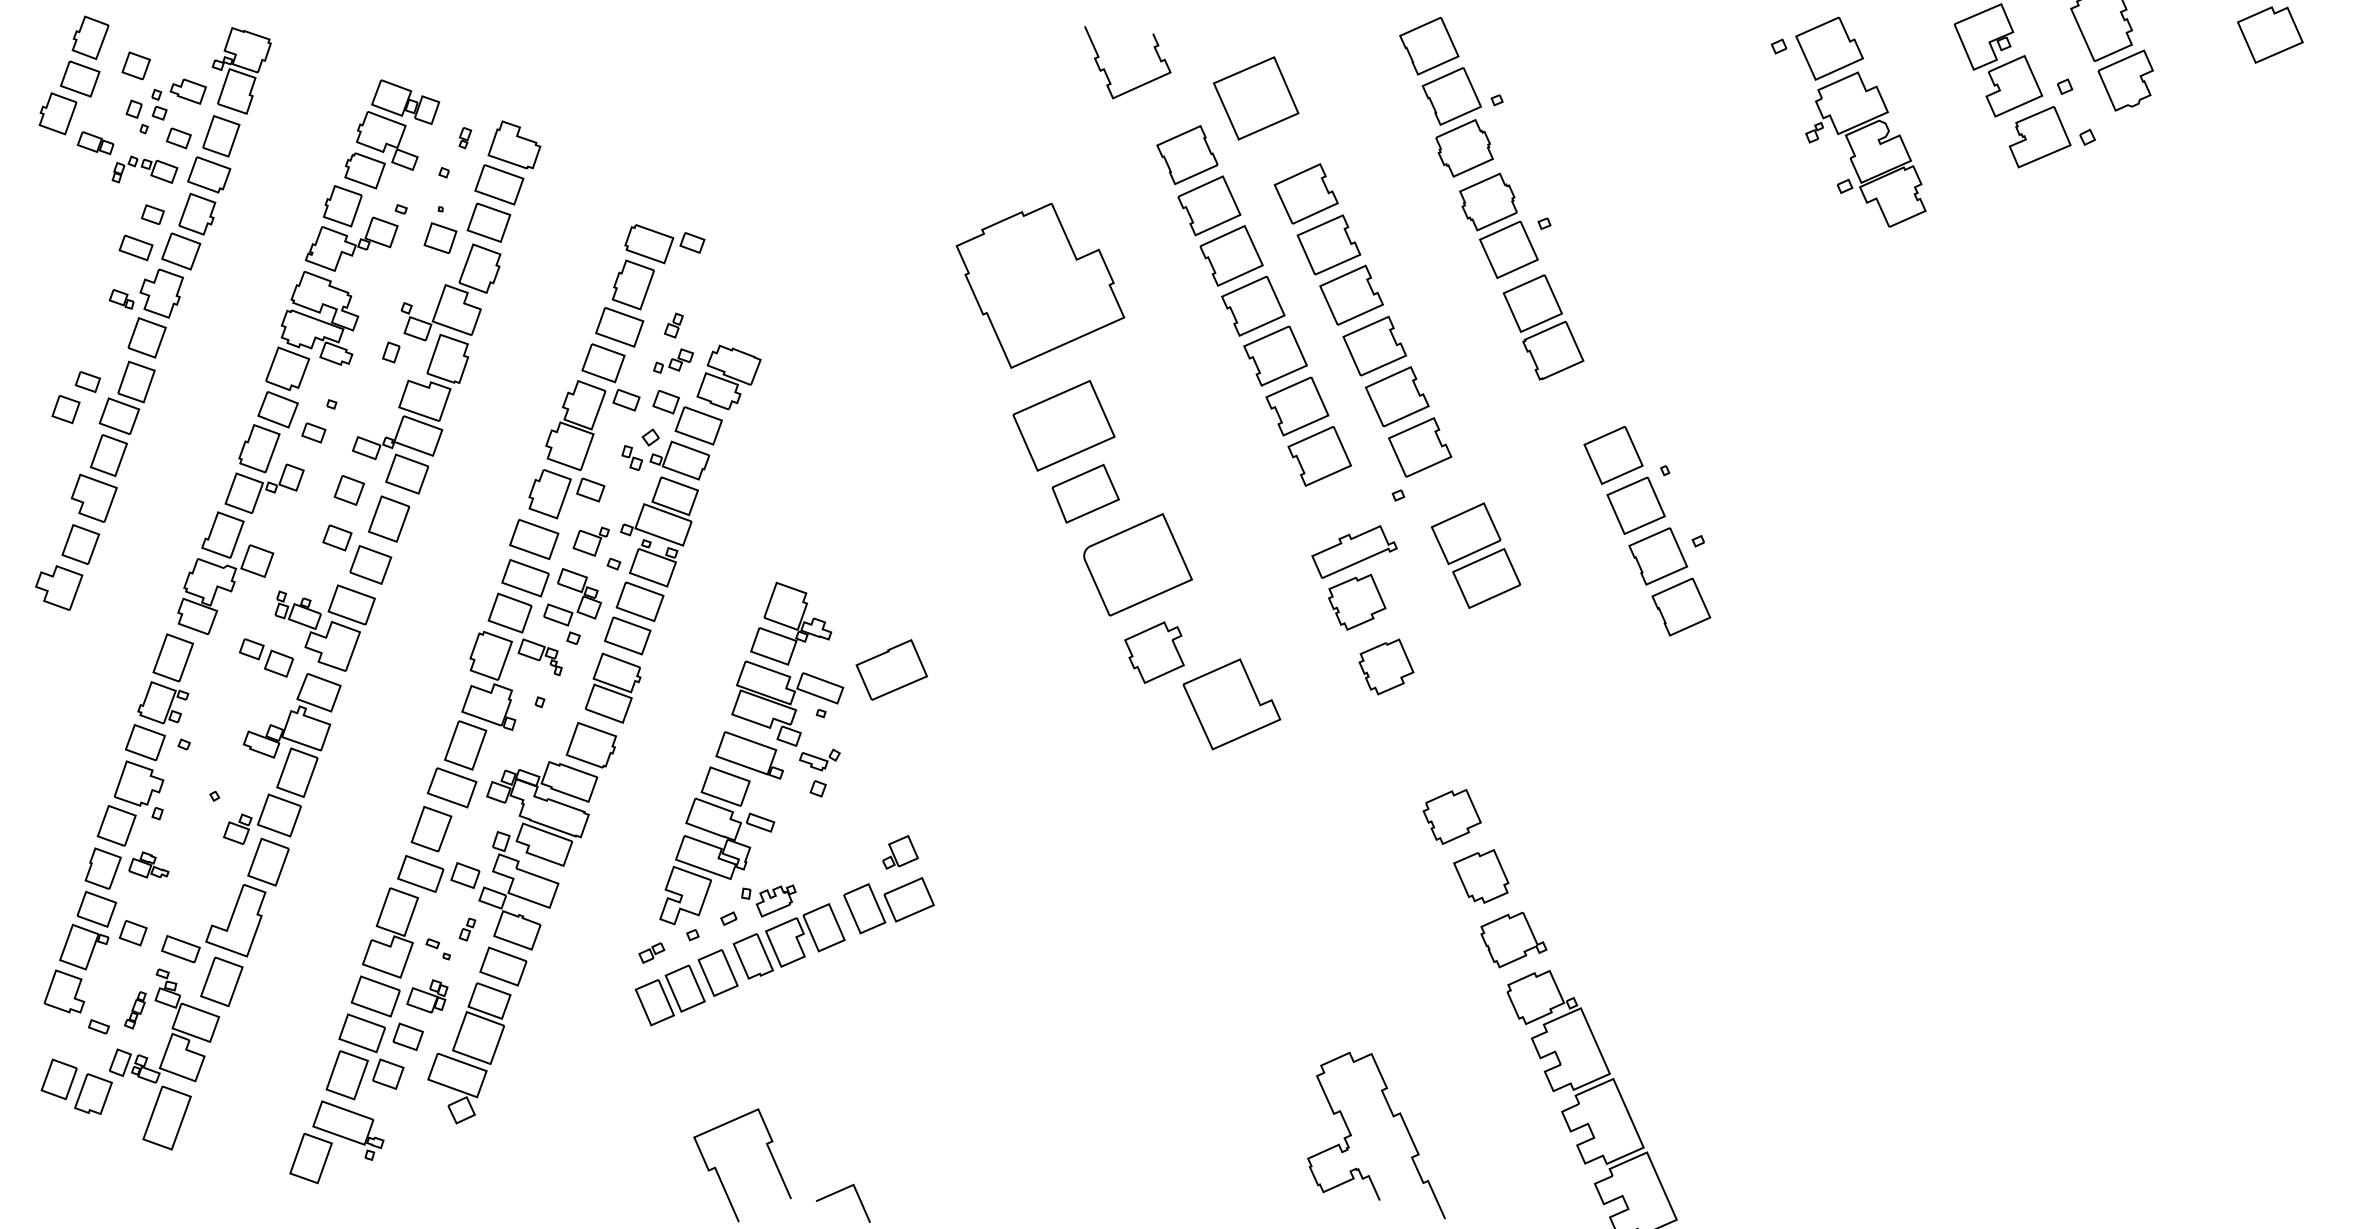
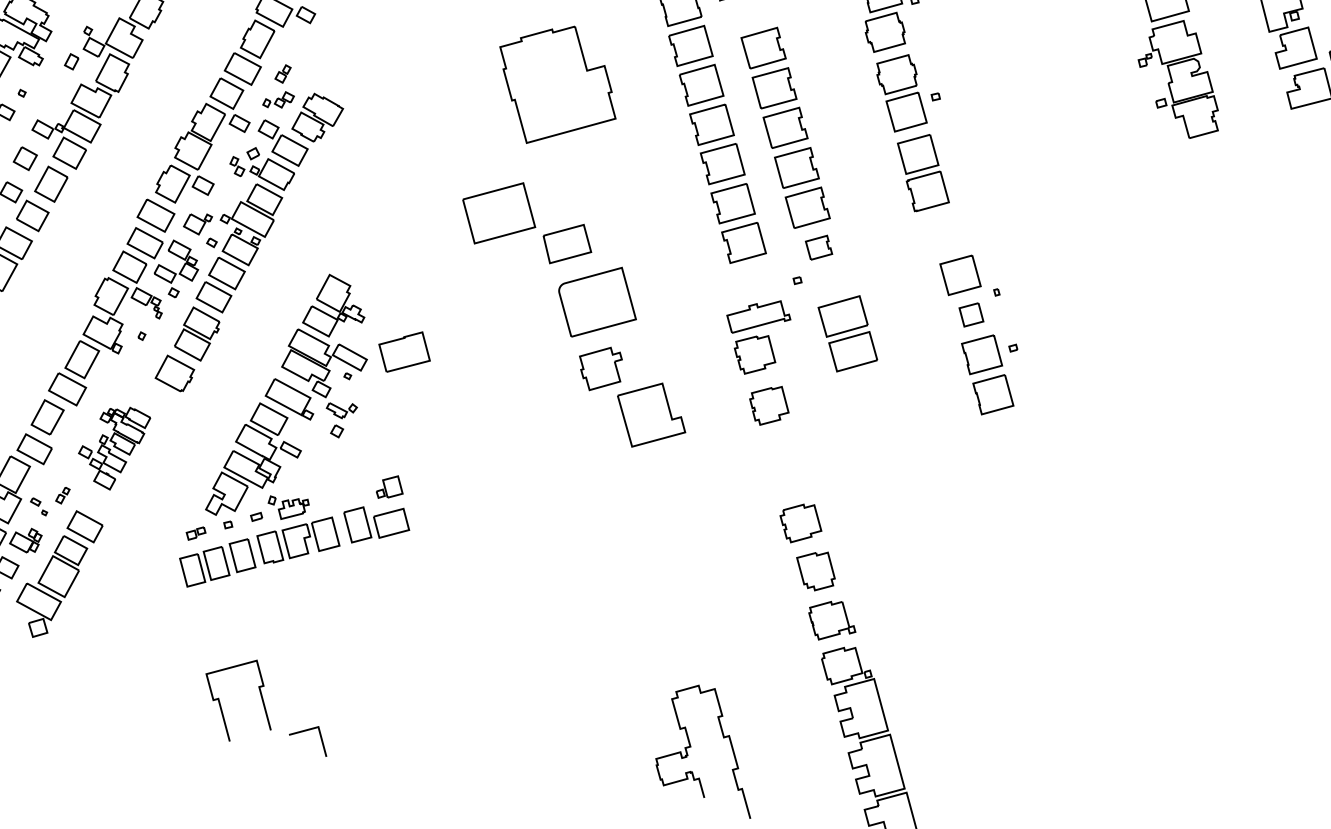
part: (1063, 425) -> (498, 213), moved
part: (1420, 447) -> (819, 247), size x0.6
part: (1635, 505) -> (971, 314), size x0.6
part: (523, 855) -> (112, 447), size x0.6

